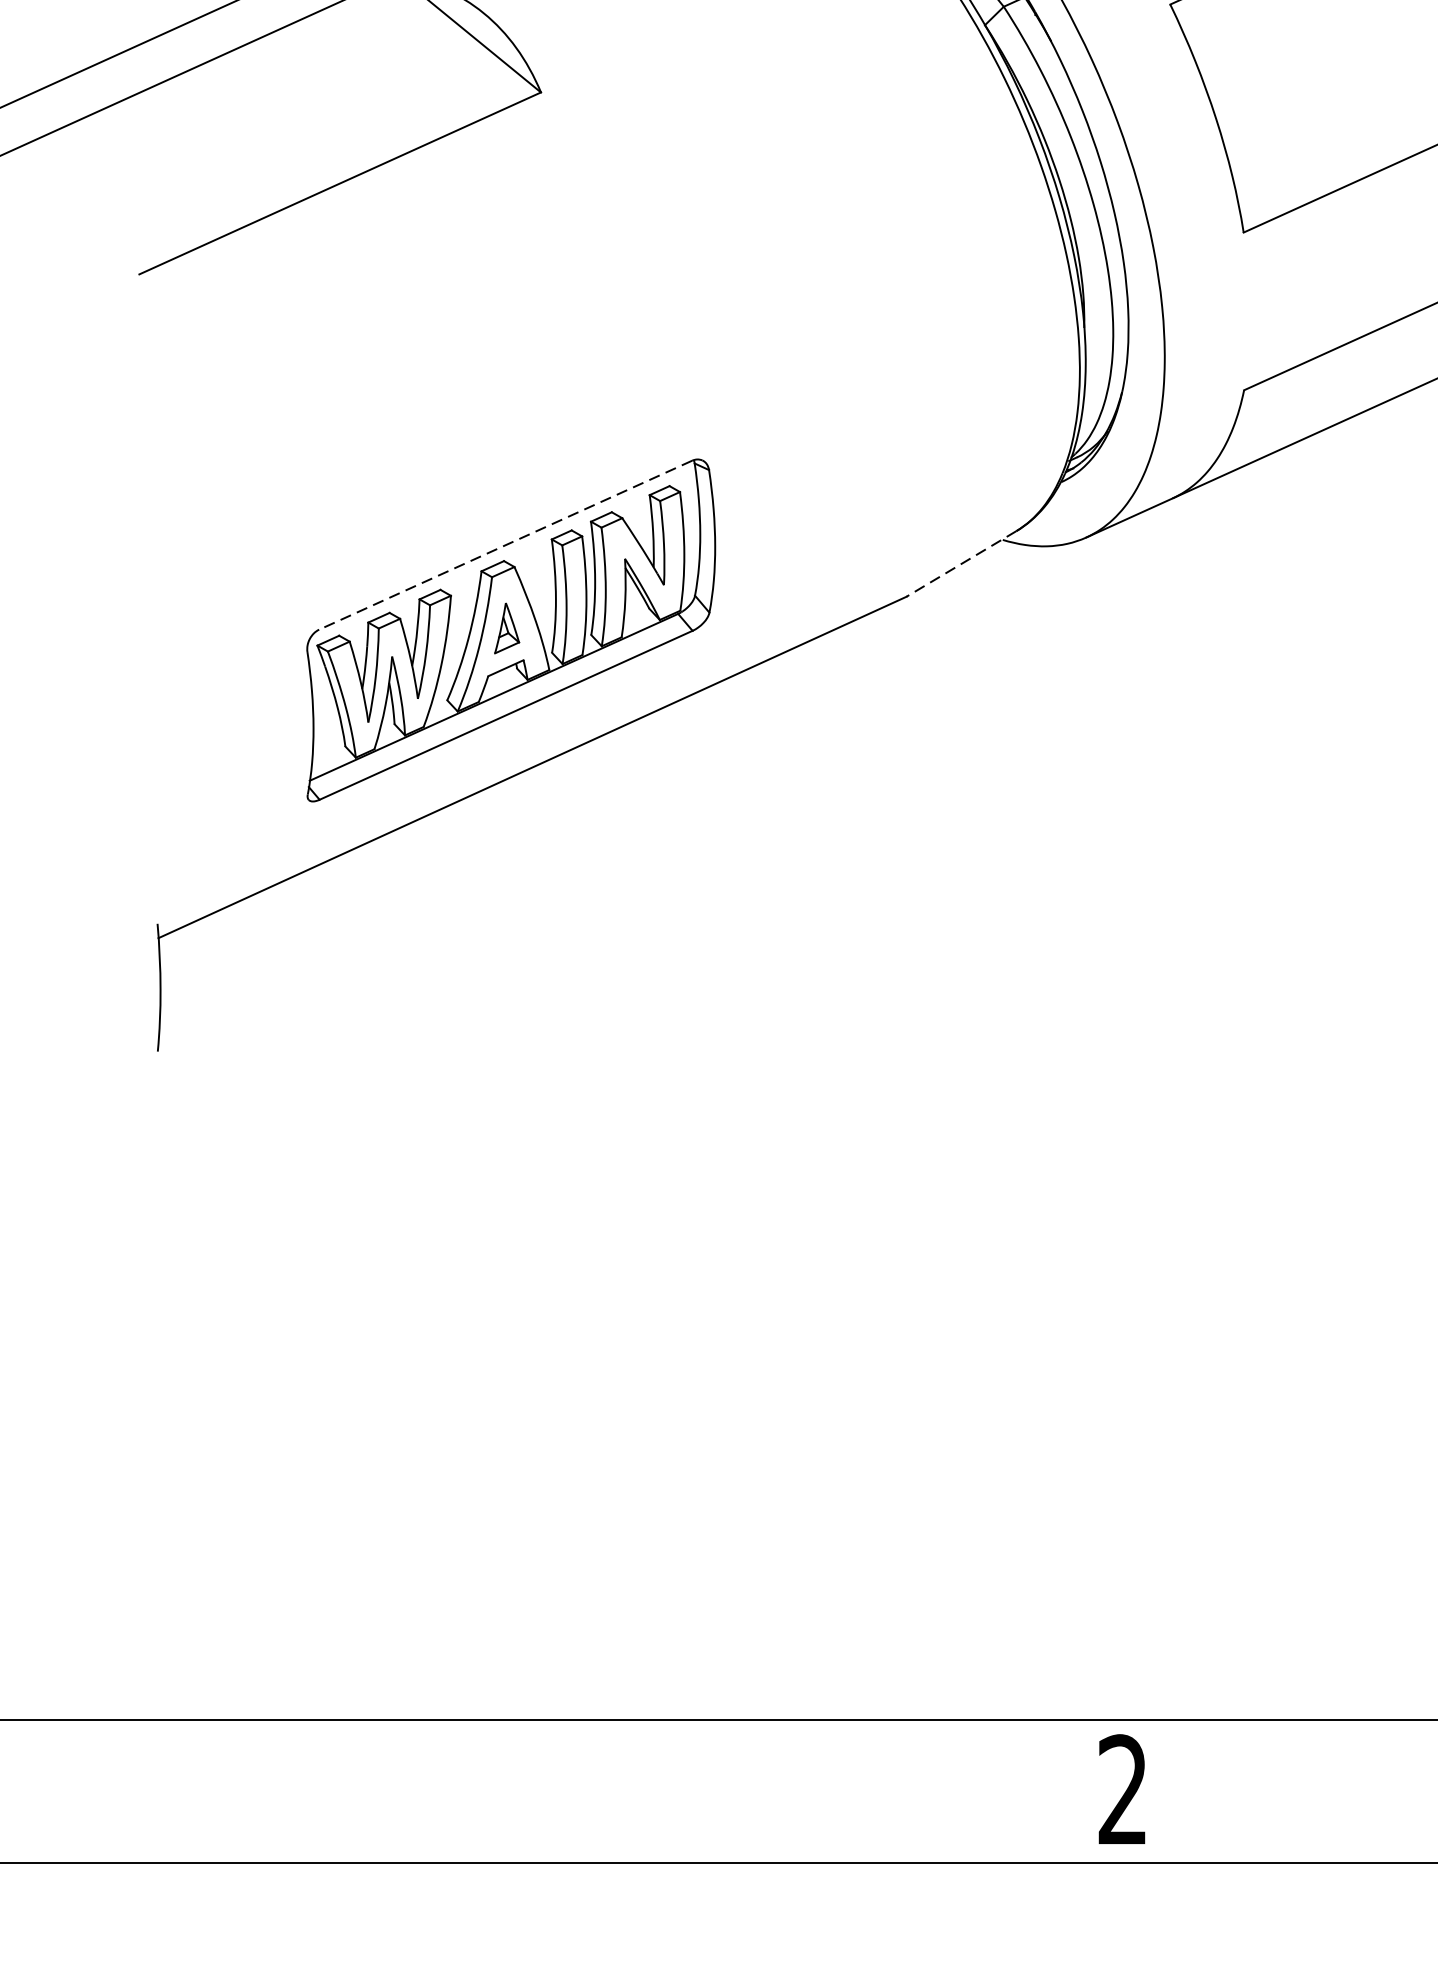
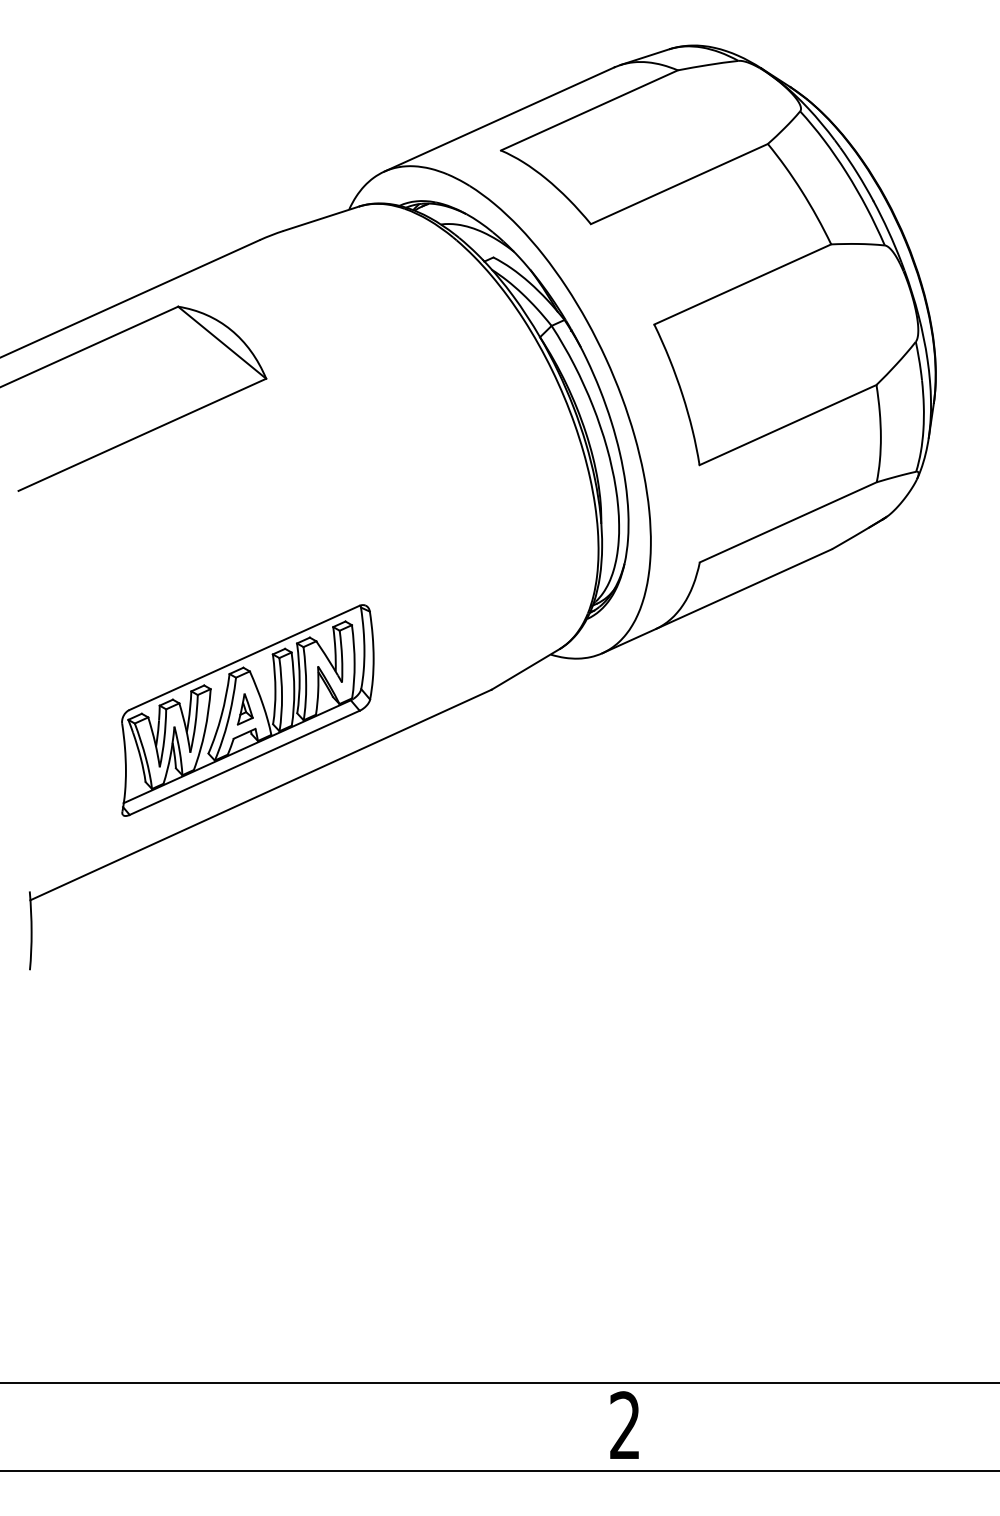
line: (505, 546) -> (244, 658), dashed -> solid
line: (961, 563) -> (525, 669), dashed -> solid

